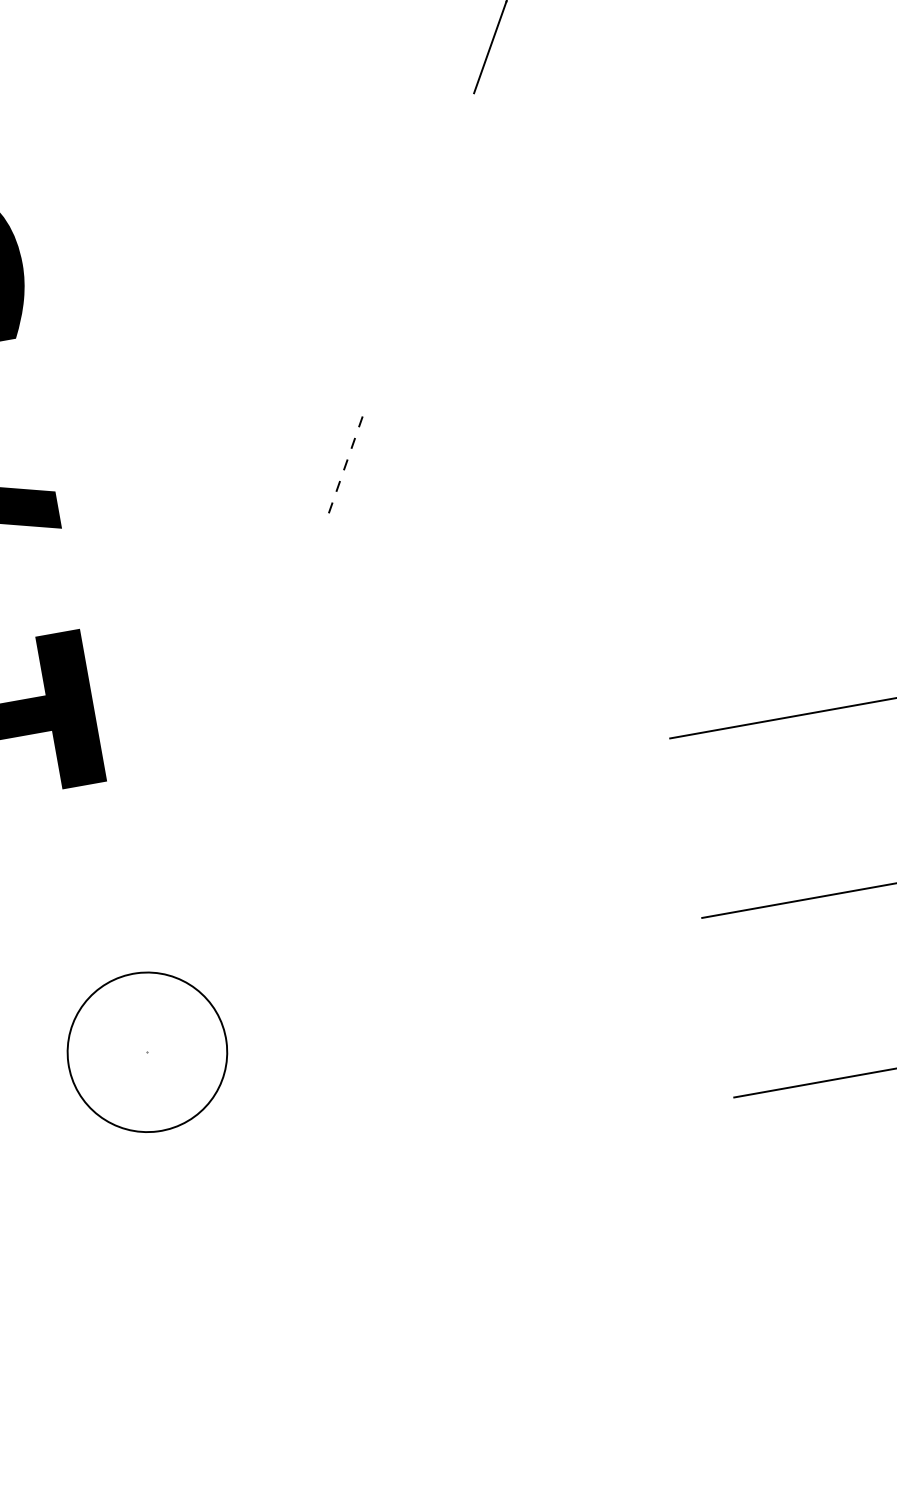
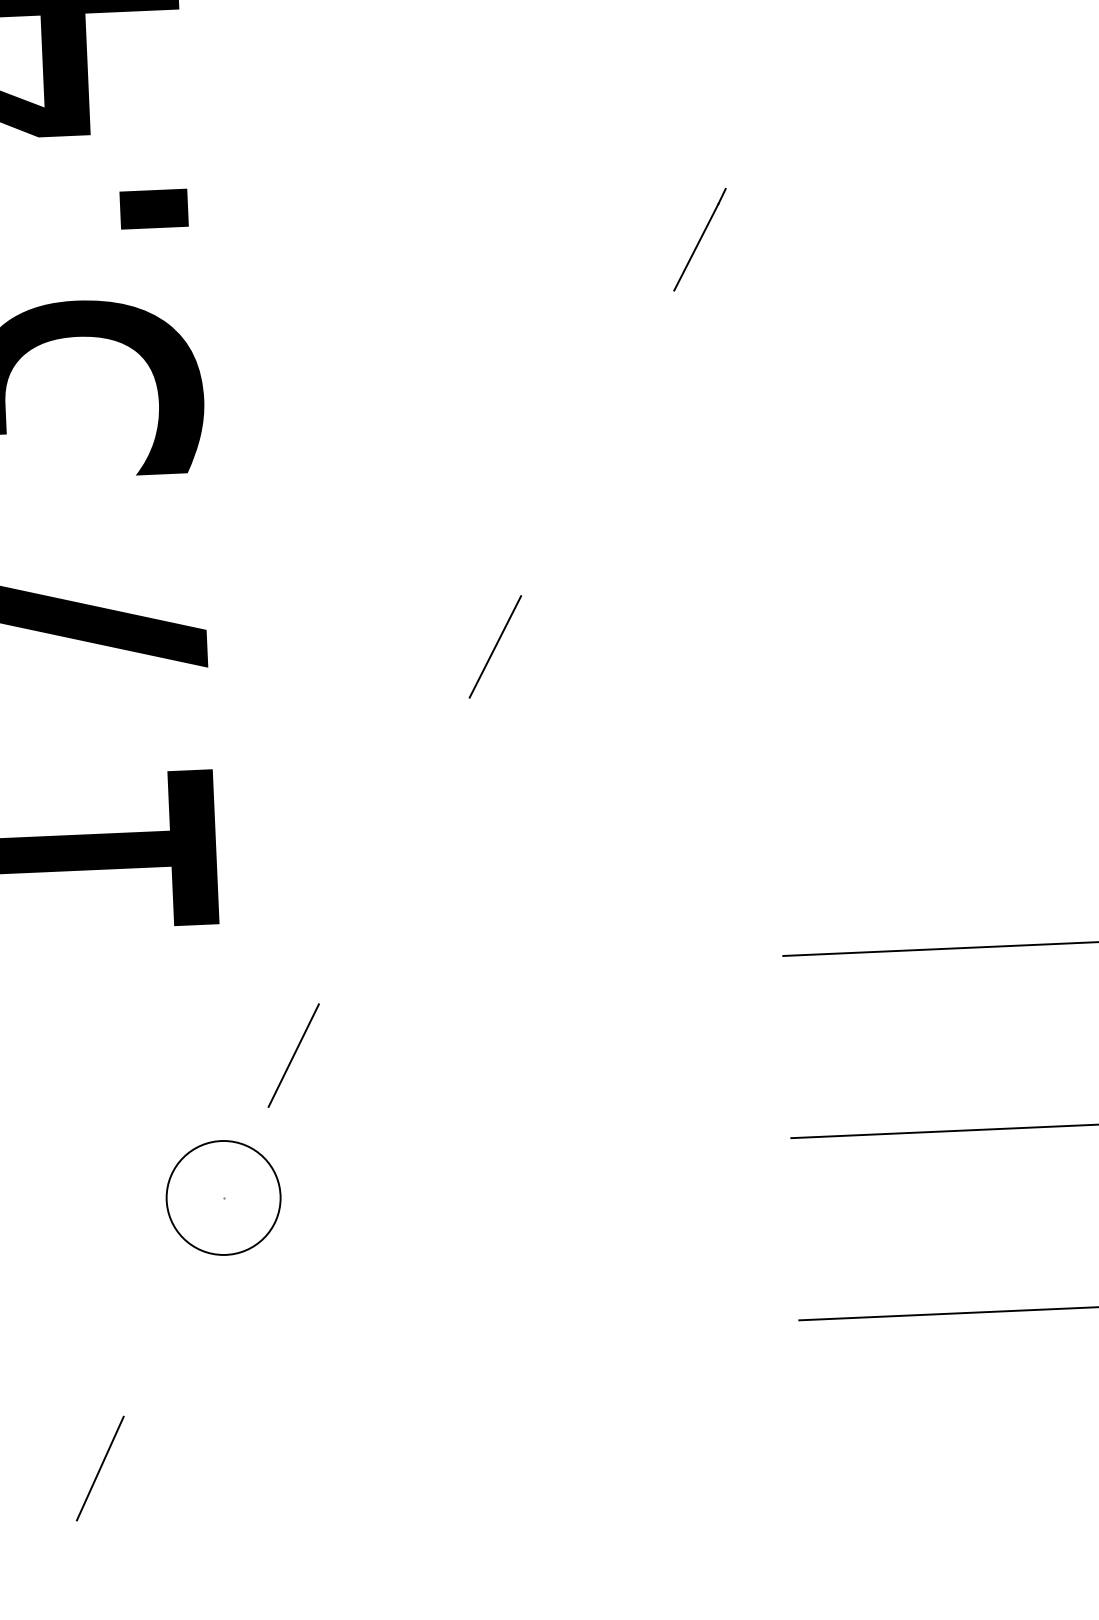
line: (343, 469) -> (495, 646), dashed -> solid
line: (197, 901) -> (293, 1055), added
circle: (147, 1051) -> (223, 1197), size x0.71
line: (60, 1336) -> (99, 1468), added

